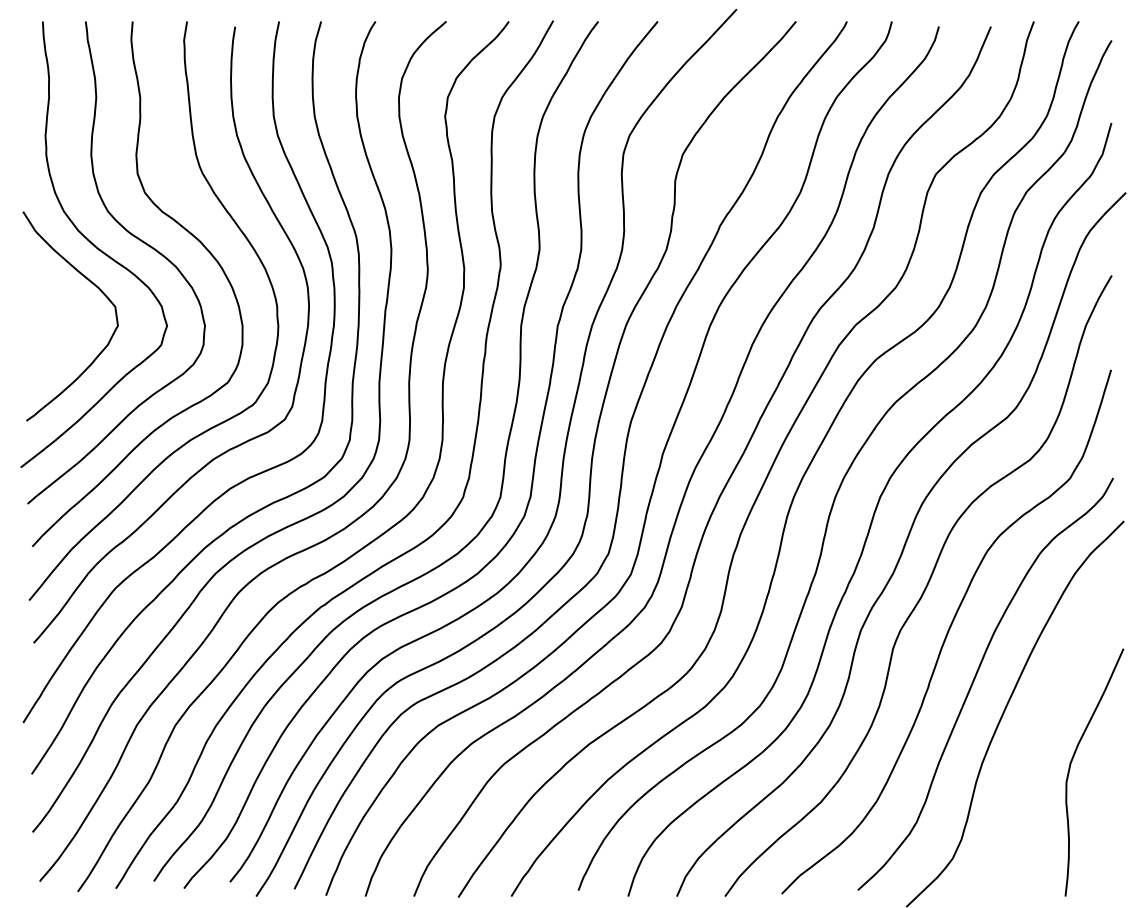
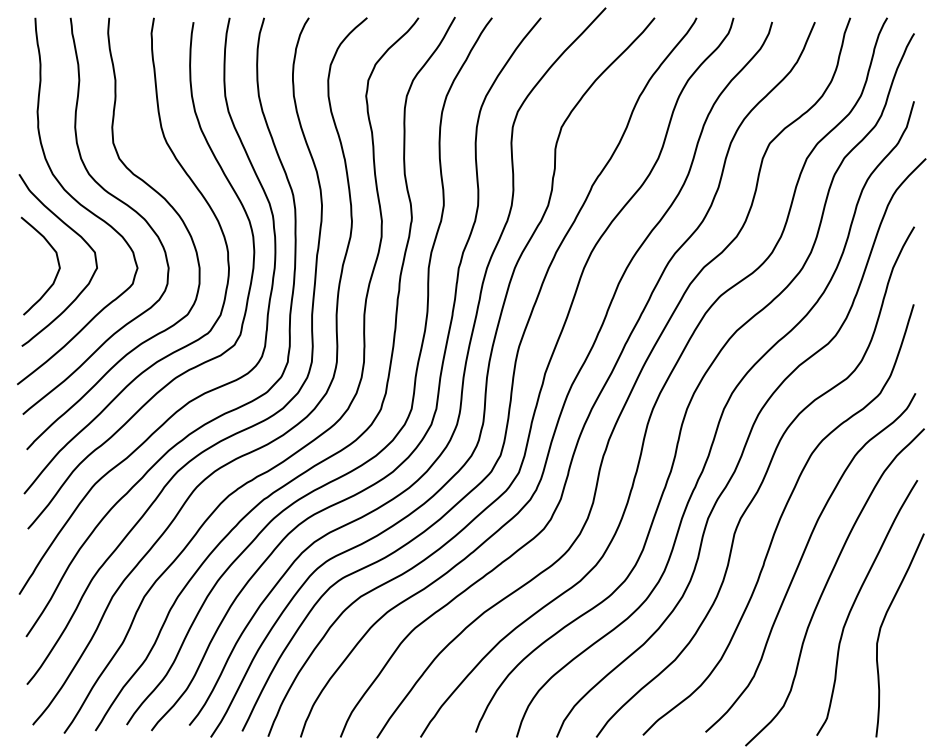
curve: (69, 319) -> (57, 262), added
curve: (1040, 732) -> (855, 602), added

